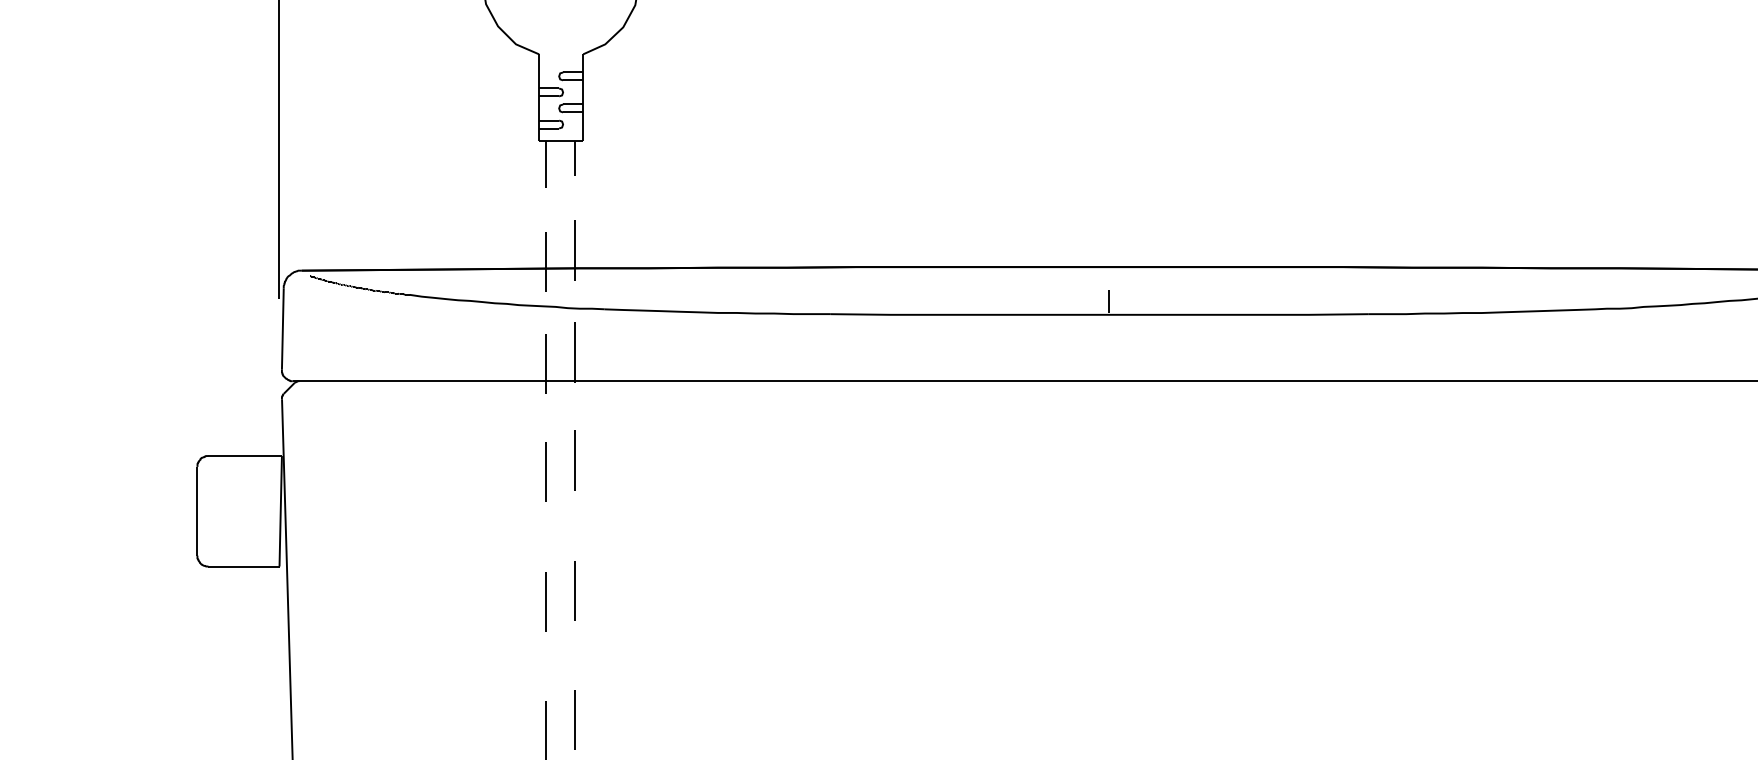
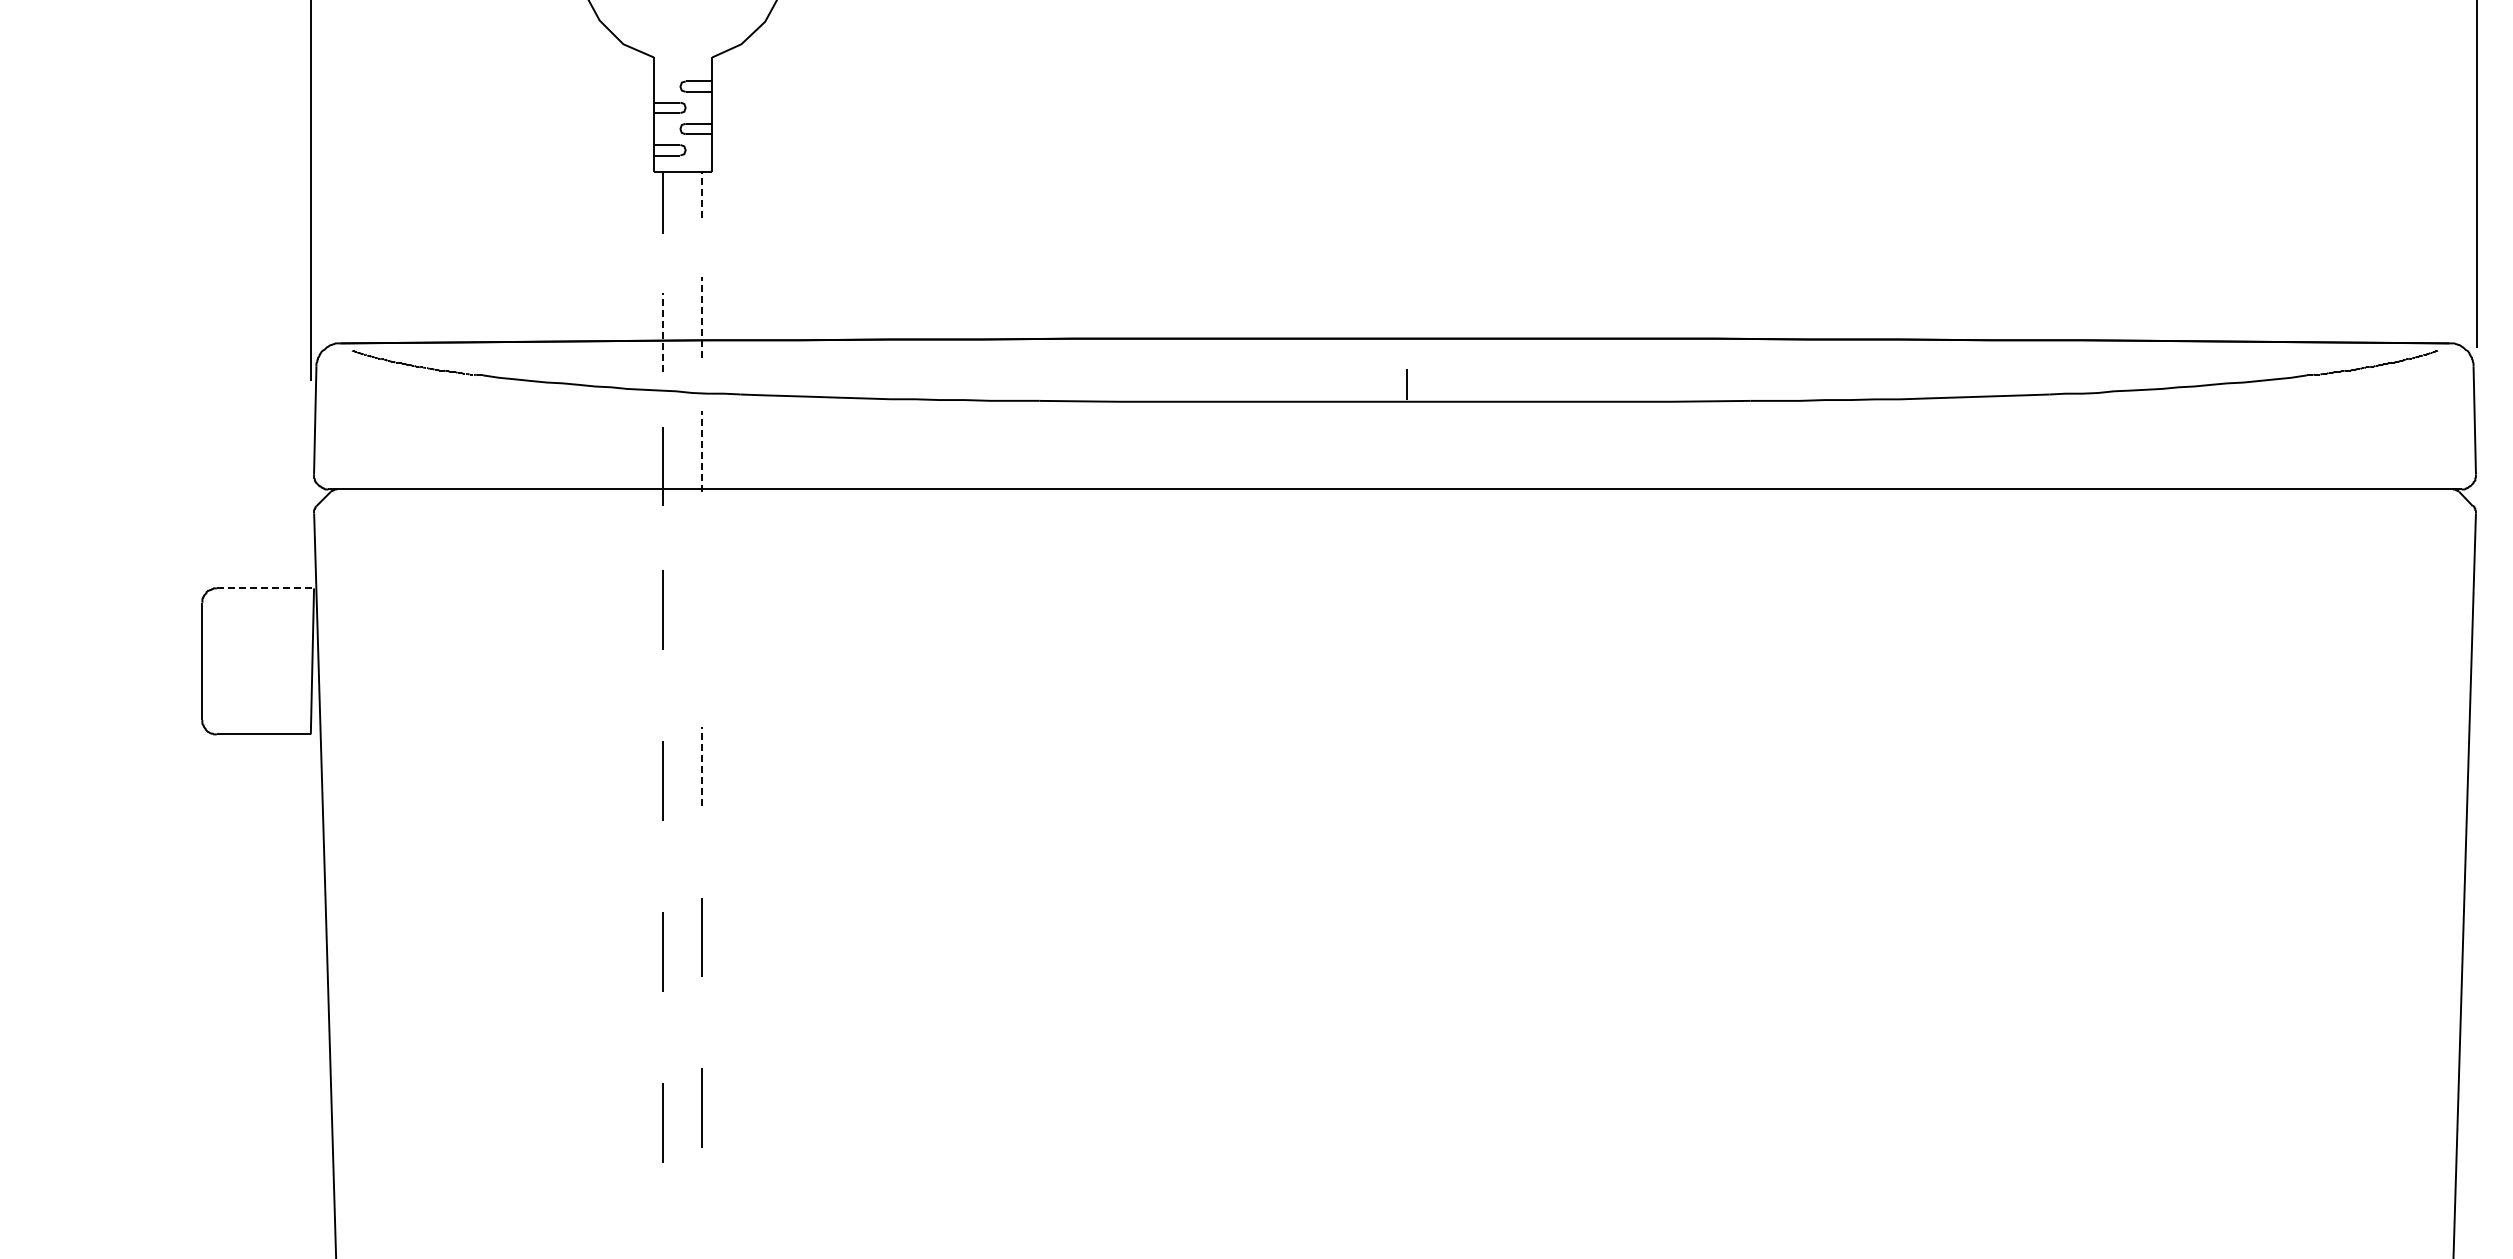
line: (575, 158) -> (701, 194), solid -> dashed
line: (575, 250) -> (701, 316), solid -> dashed
line: (546, 262) -> (663, 332), solid -> dashed
line: (575, 351) -> (701, 450), solid -> dashed
line: (245, 456) -> (265, 588), solid -> dashed
line: (575, 460) -> (701, 594), removed
line: (575, 590) -> (701, 766), solid -> dashed

